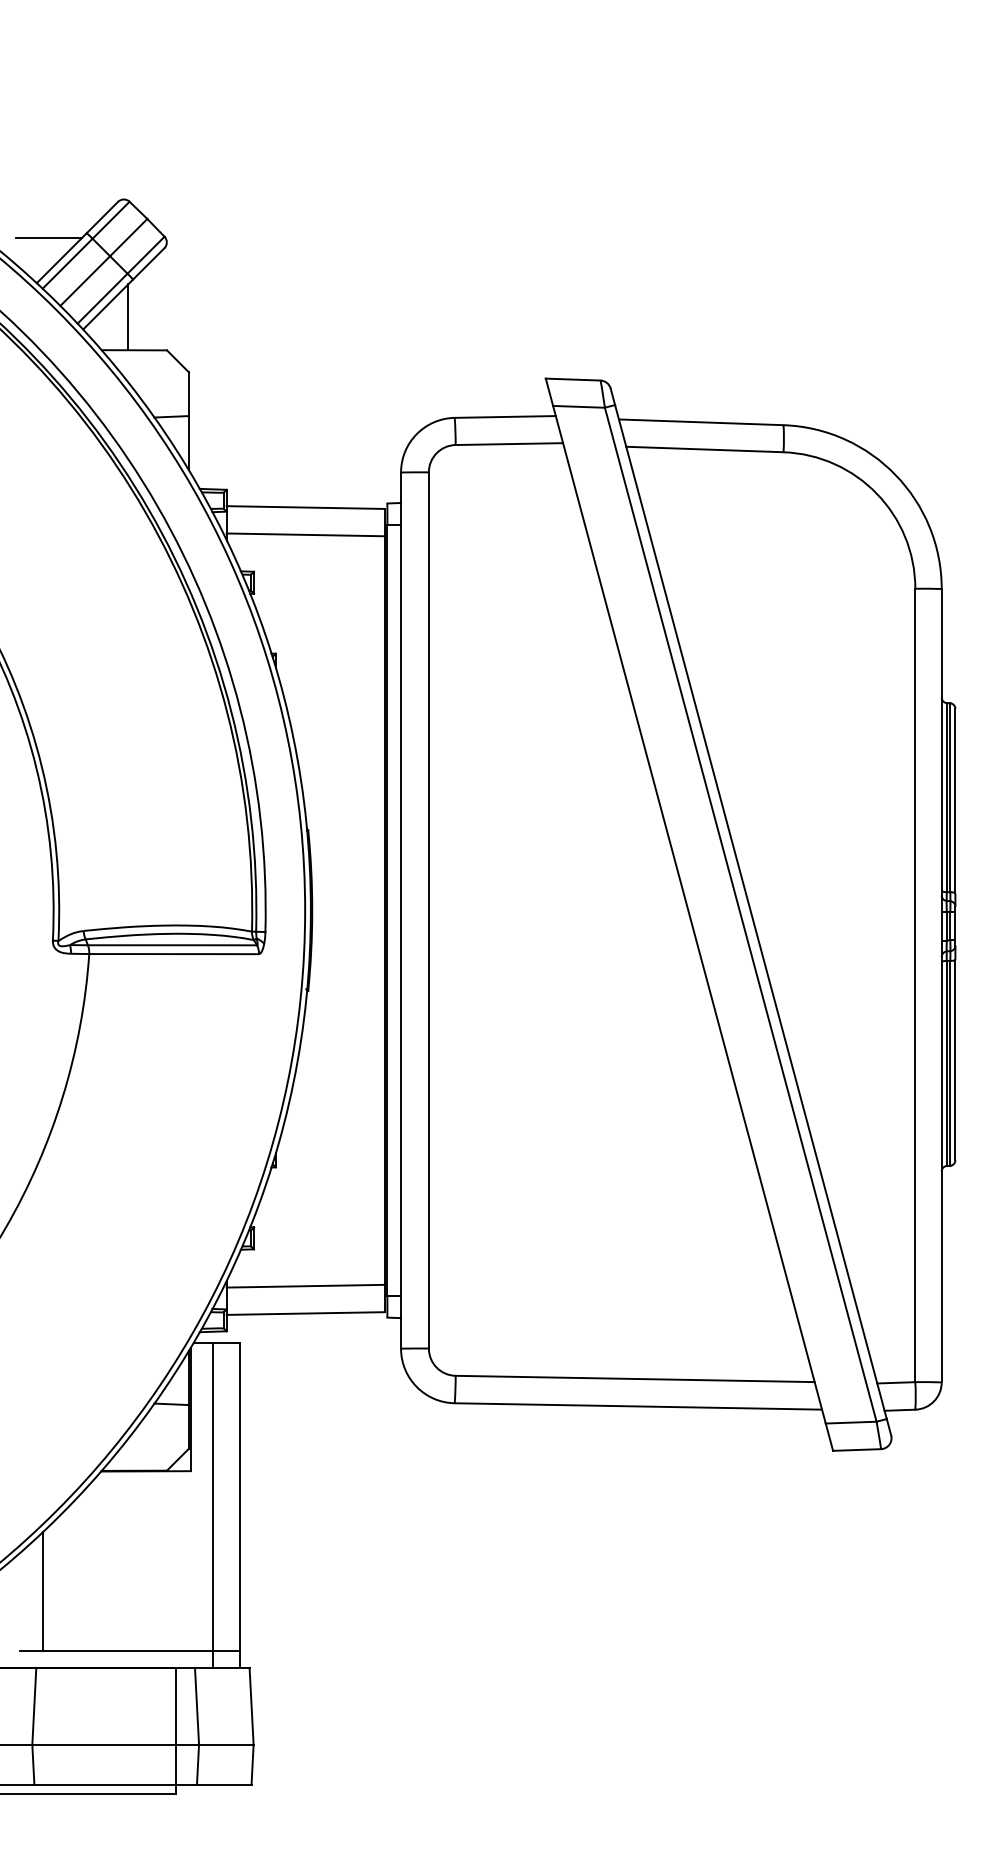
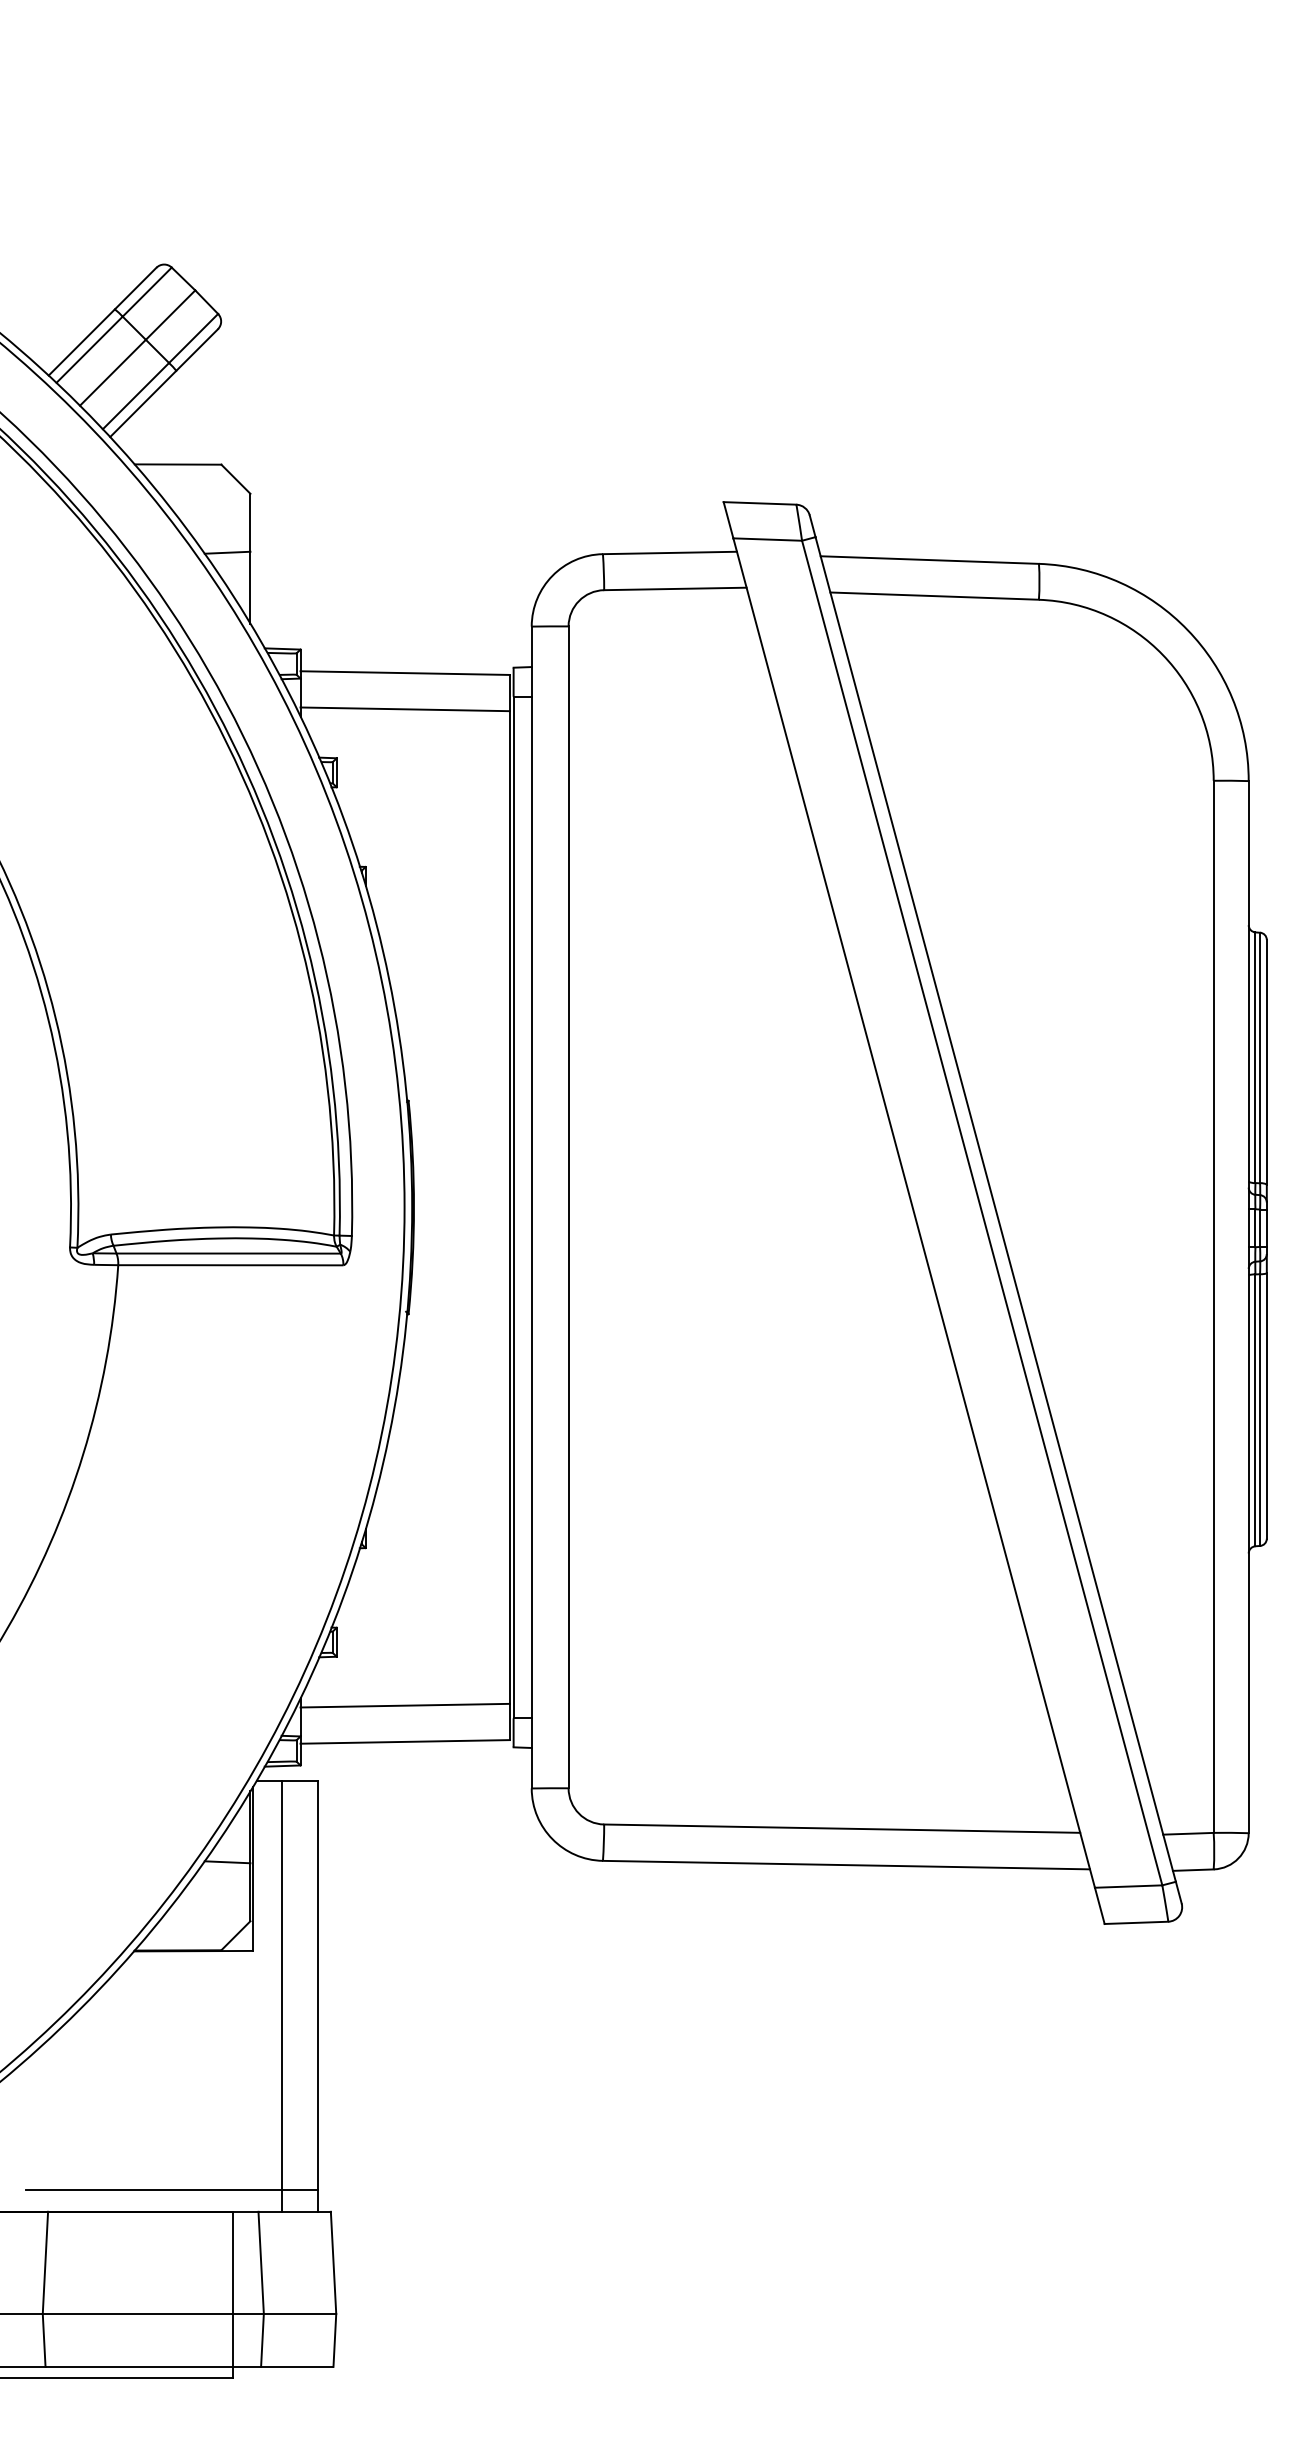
line: (48, 237) -> (64, 315), removed
line: (128, 317) -> (170, 420), removed
line: (43, 1591) -> (57, 2110), removed

